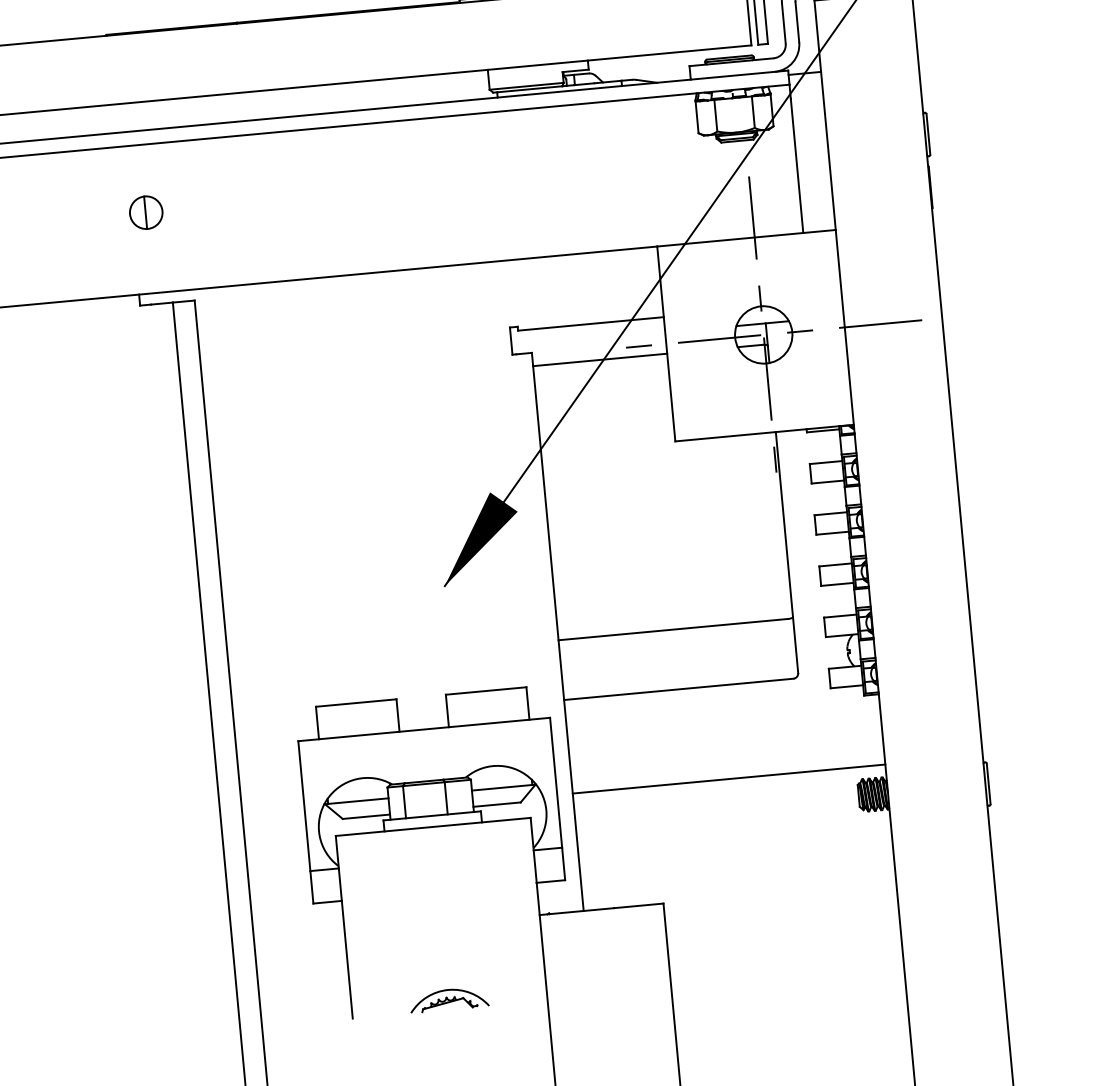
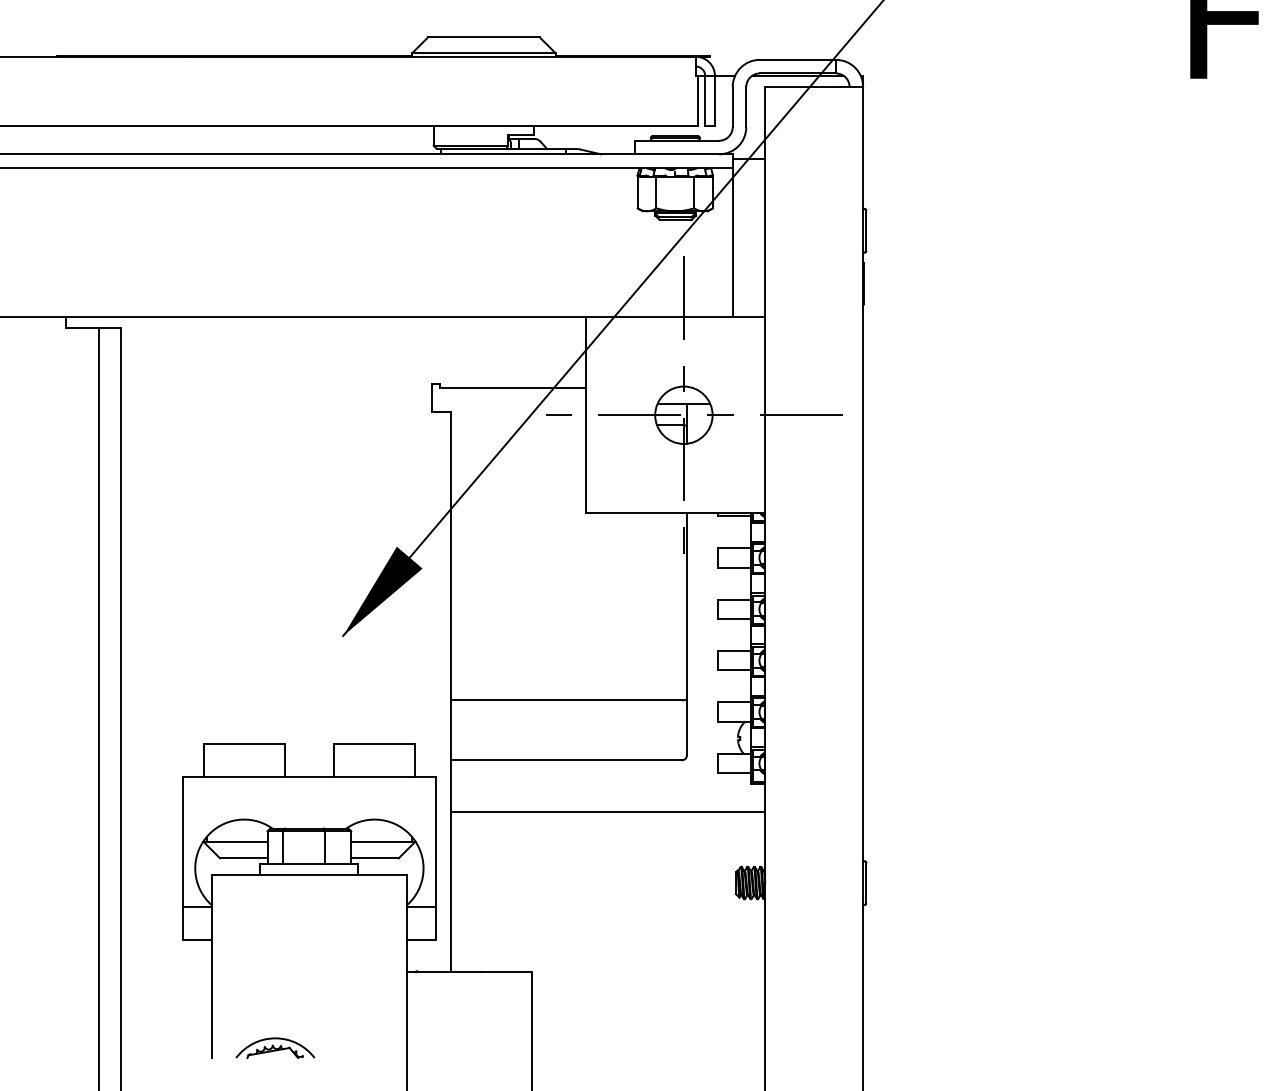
part: (146, 212) -> (80, 236), removed
line: (599, 360) -> (518, 425), removed
line: (729, 779) -> (608, 812), moved
part: (449, 999) -> (275, 1047), moved

